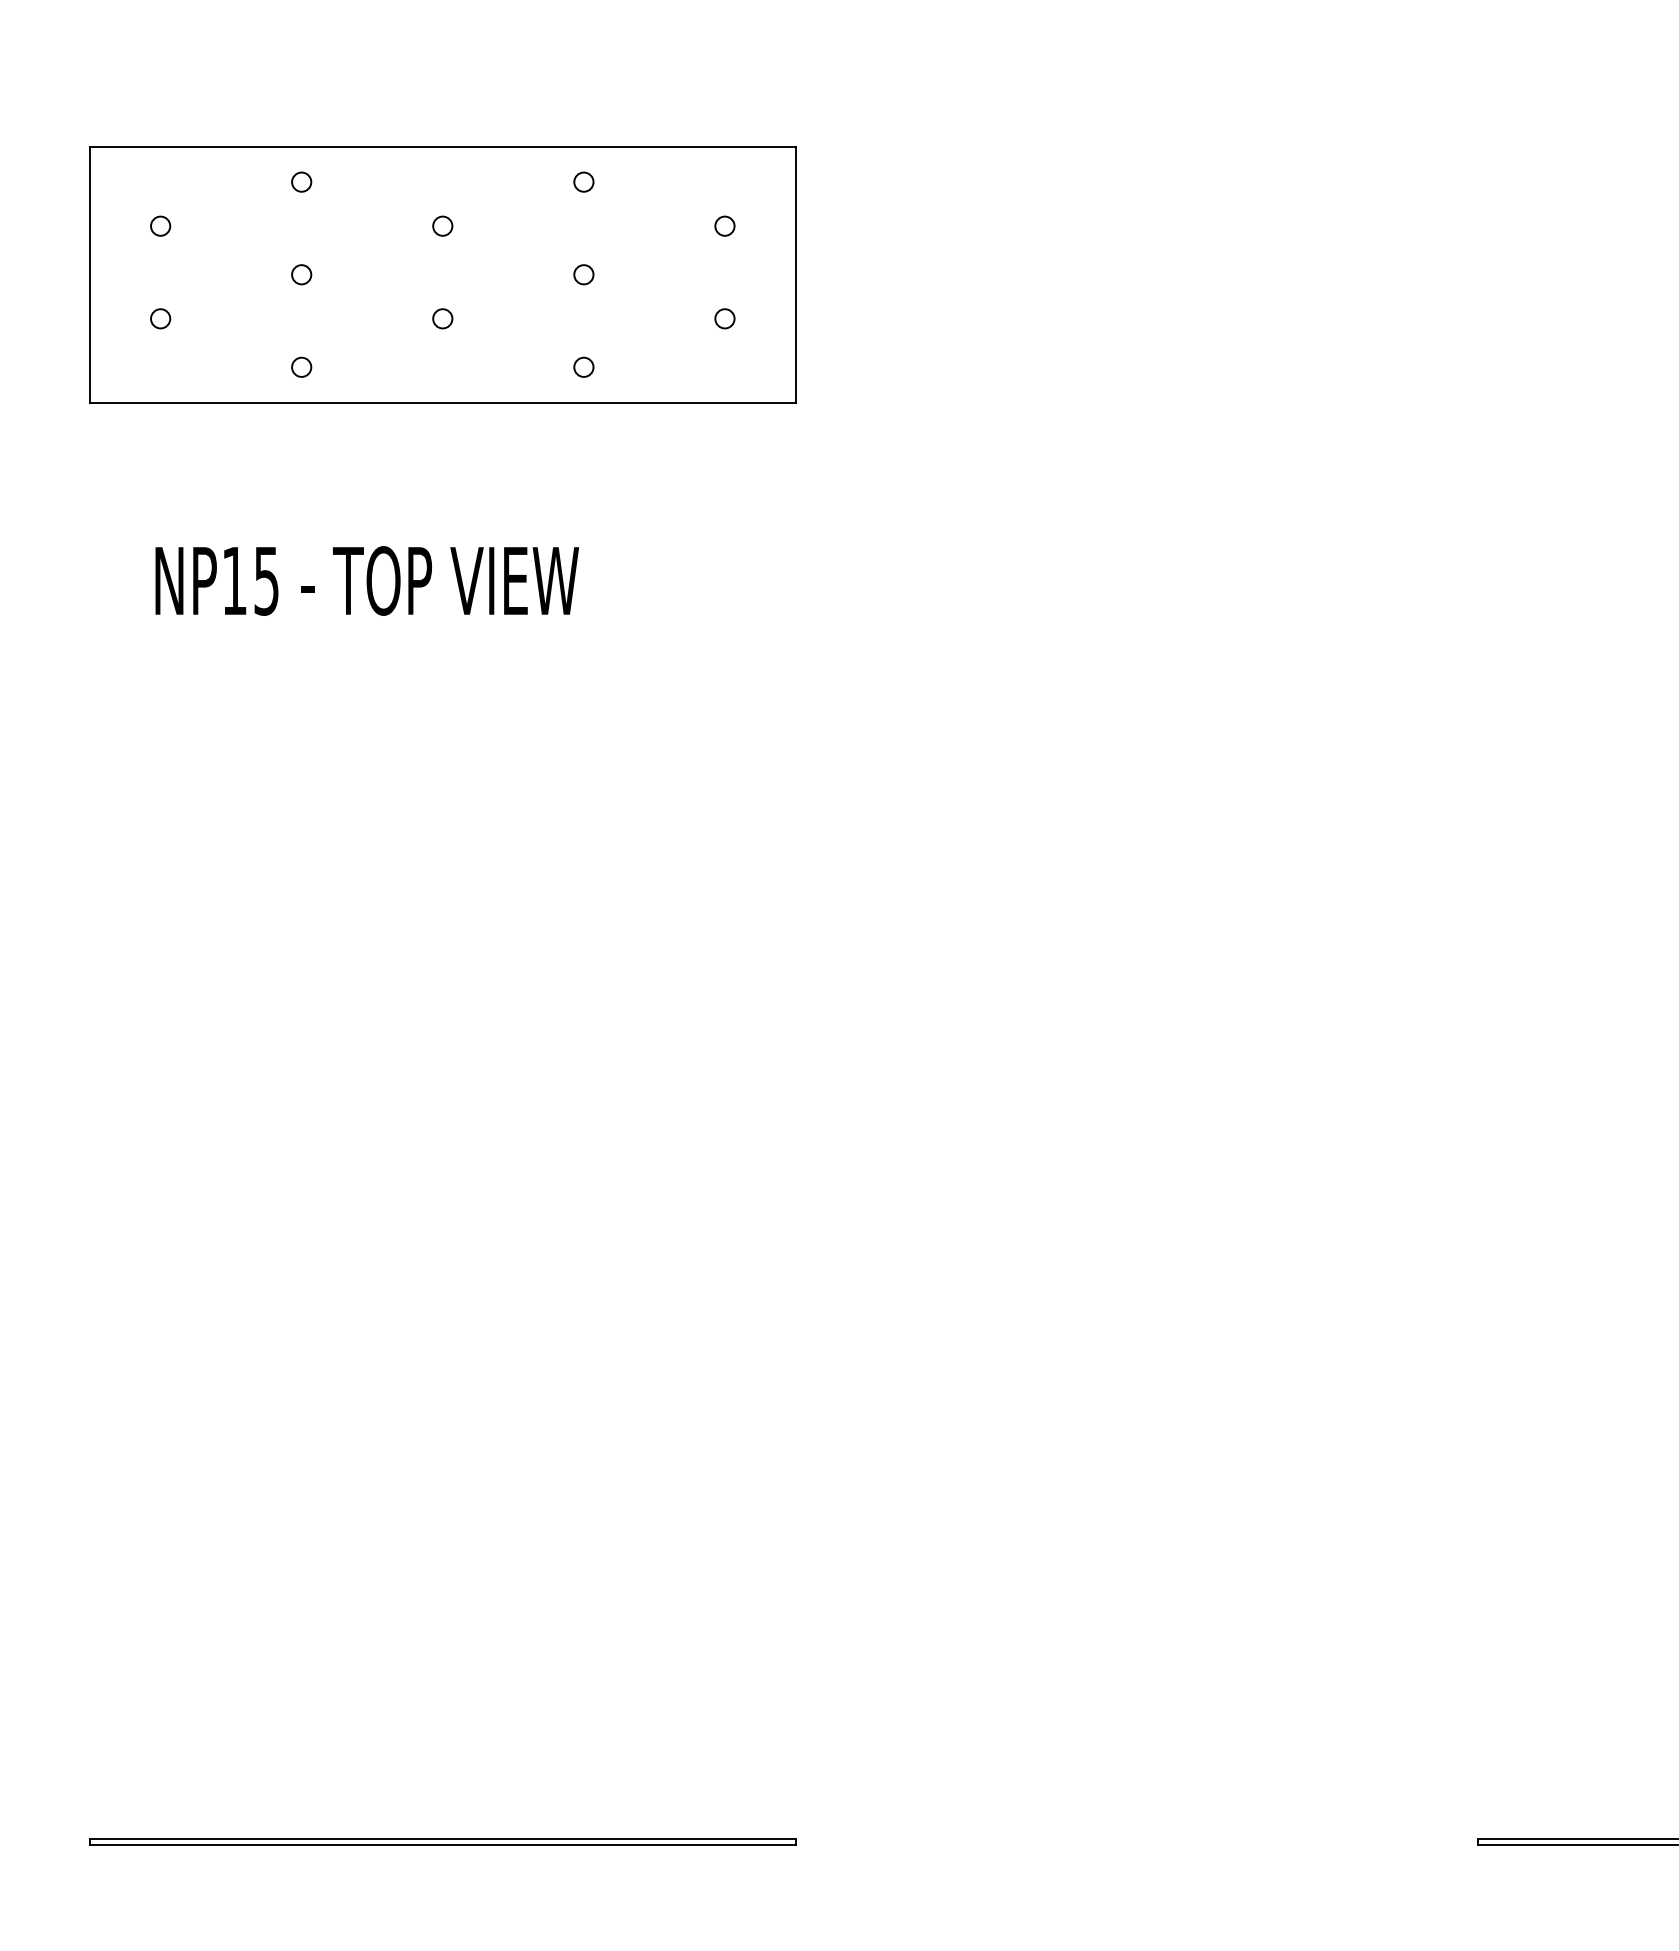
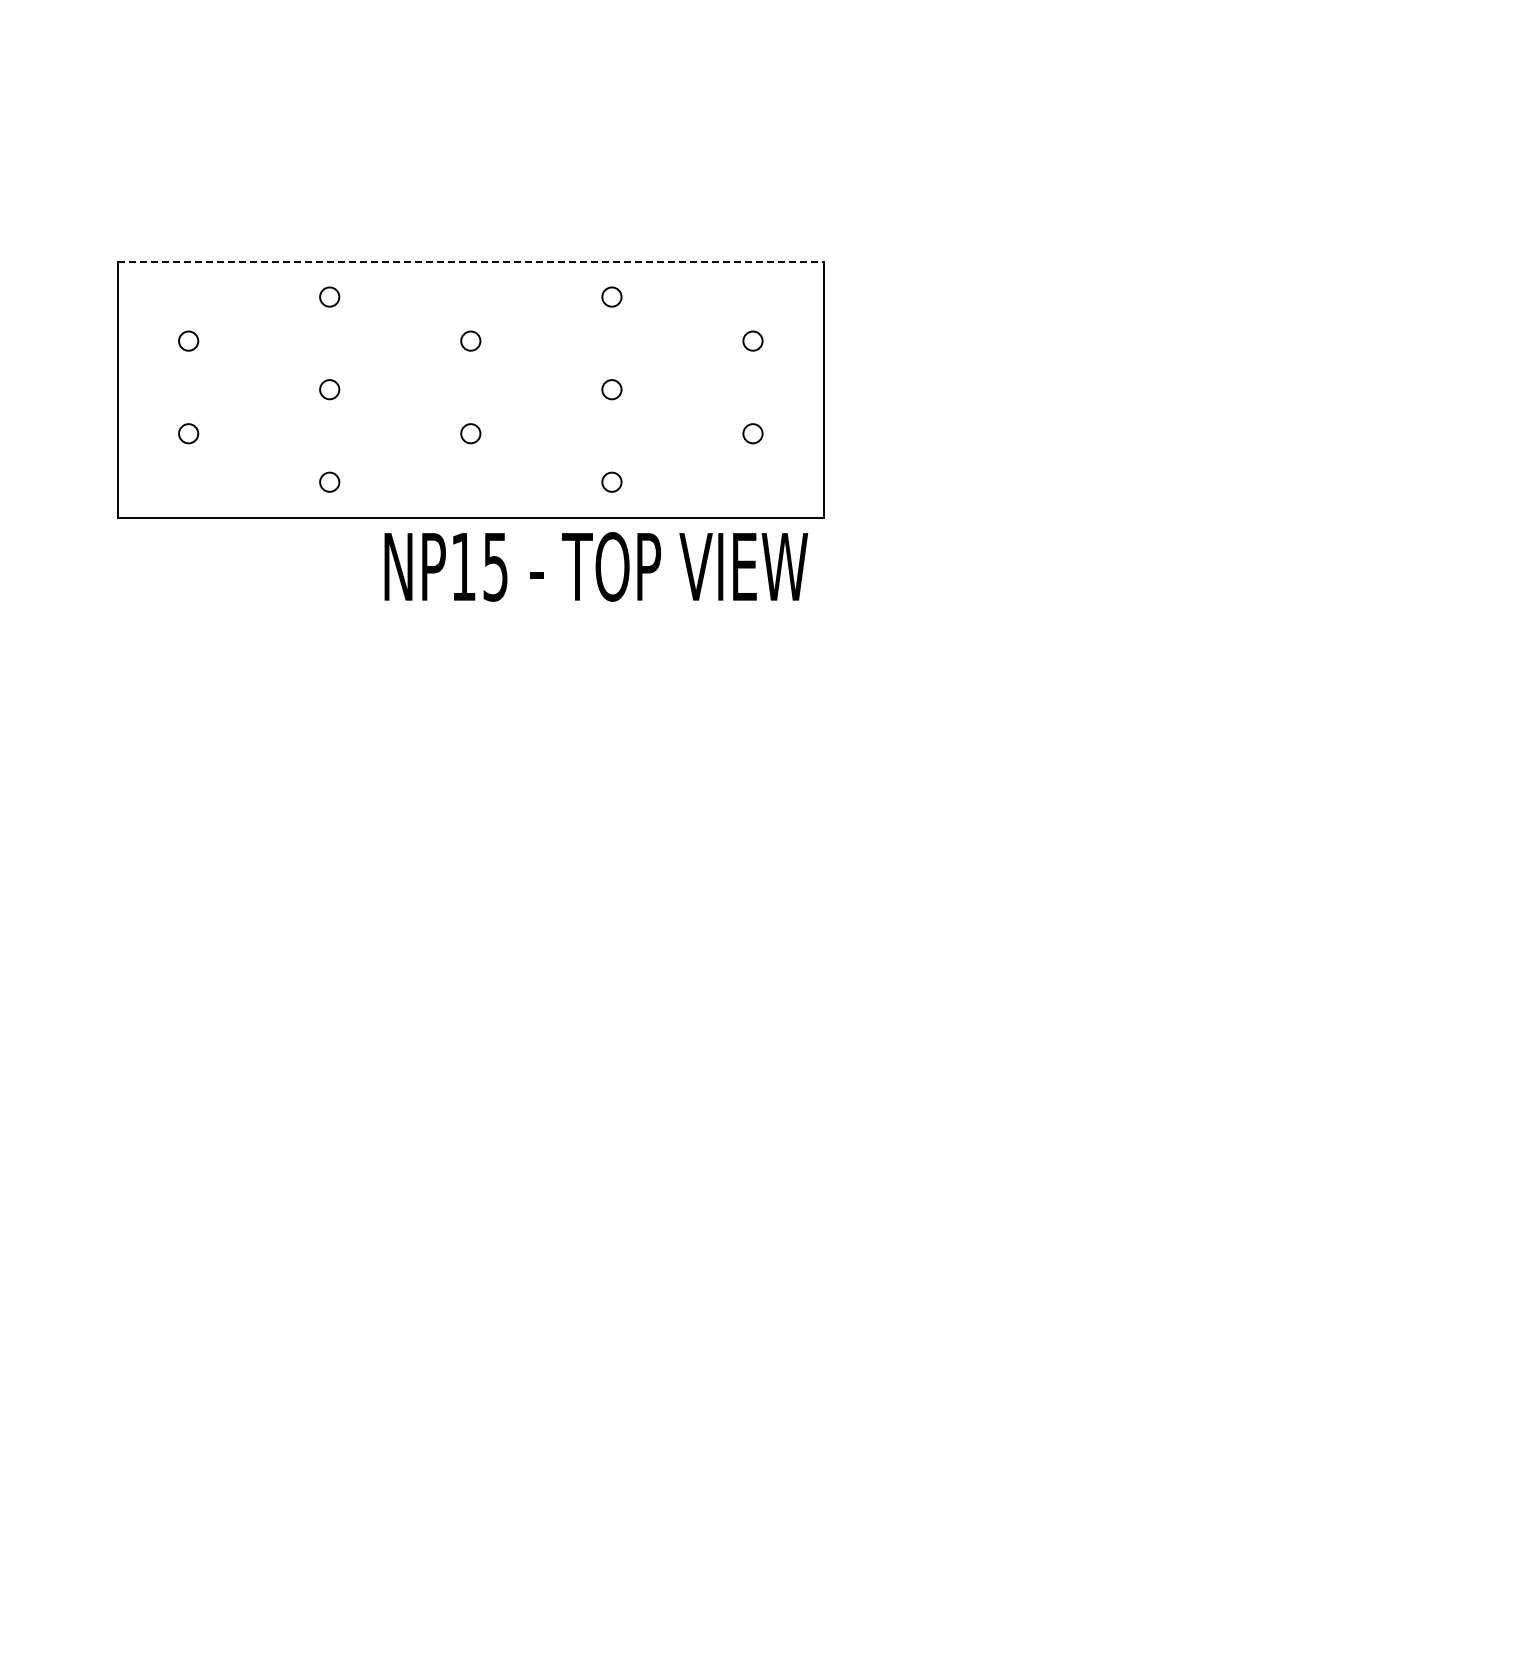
line: (442, 146) -> (470, 261), solid -> dashed
text: (366, 580) -> (595, 566), moved

